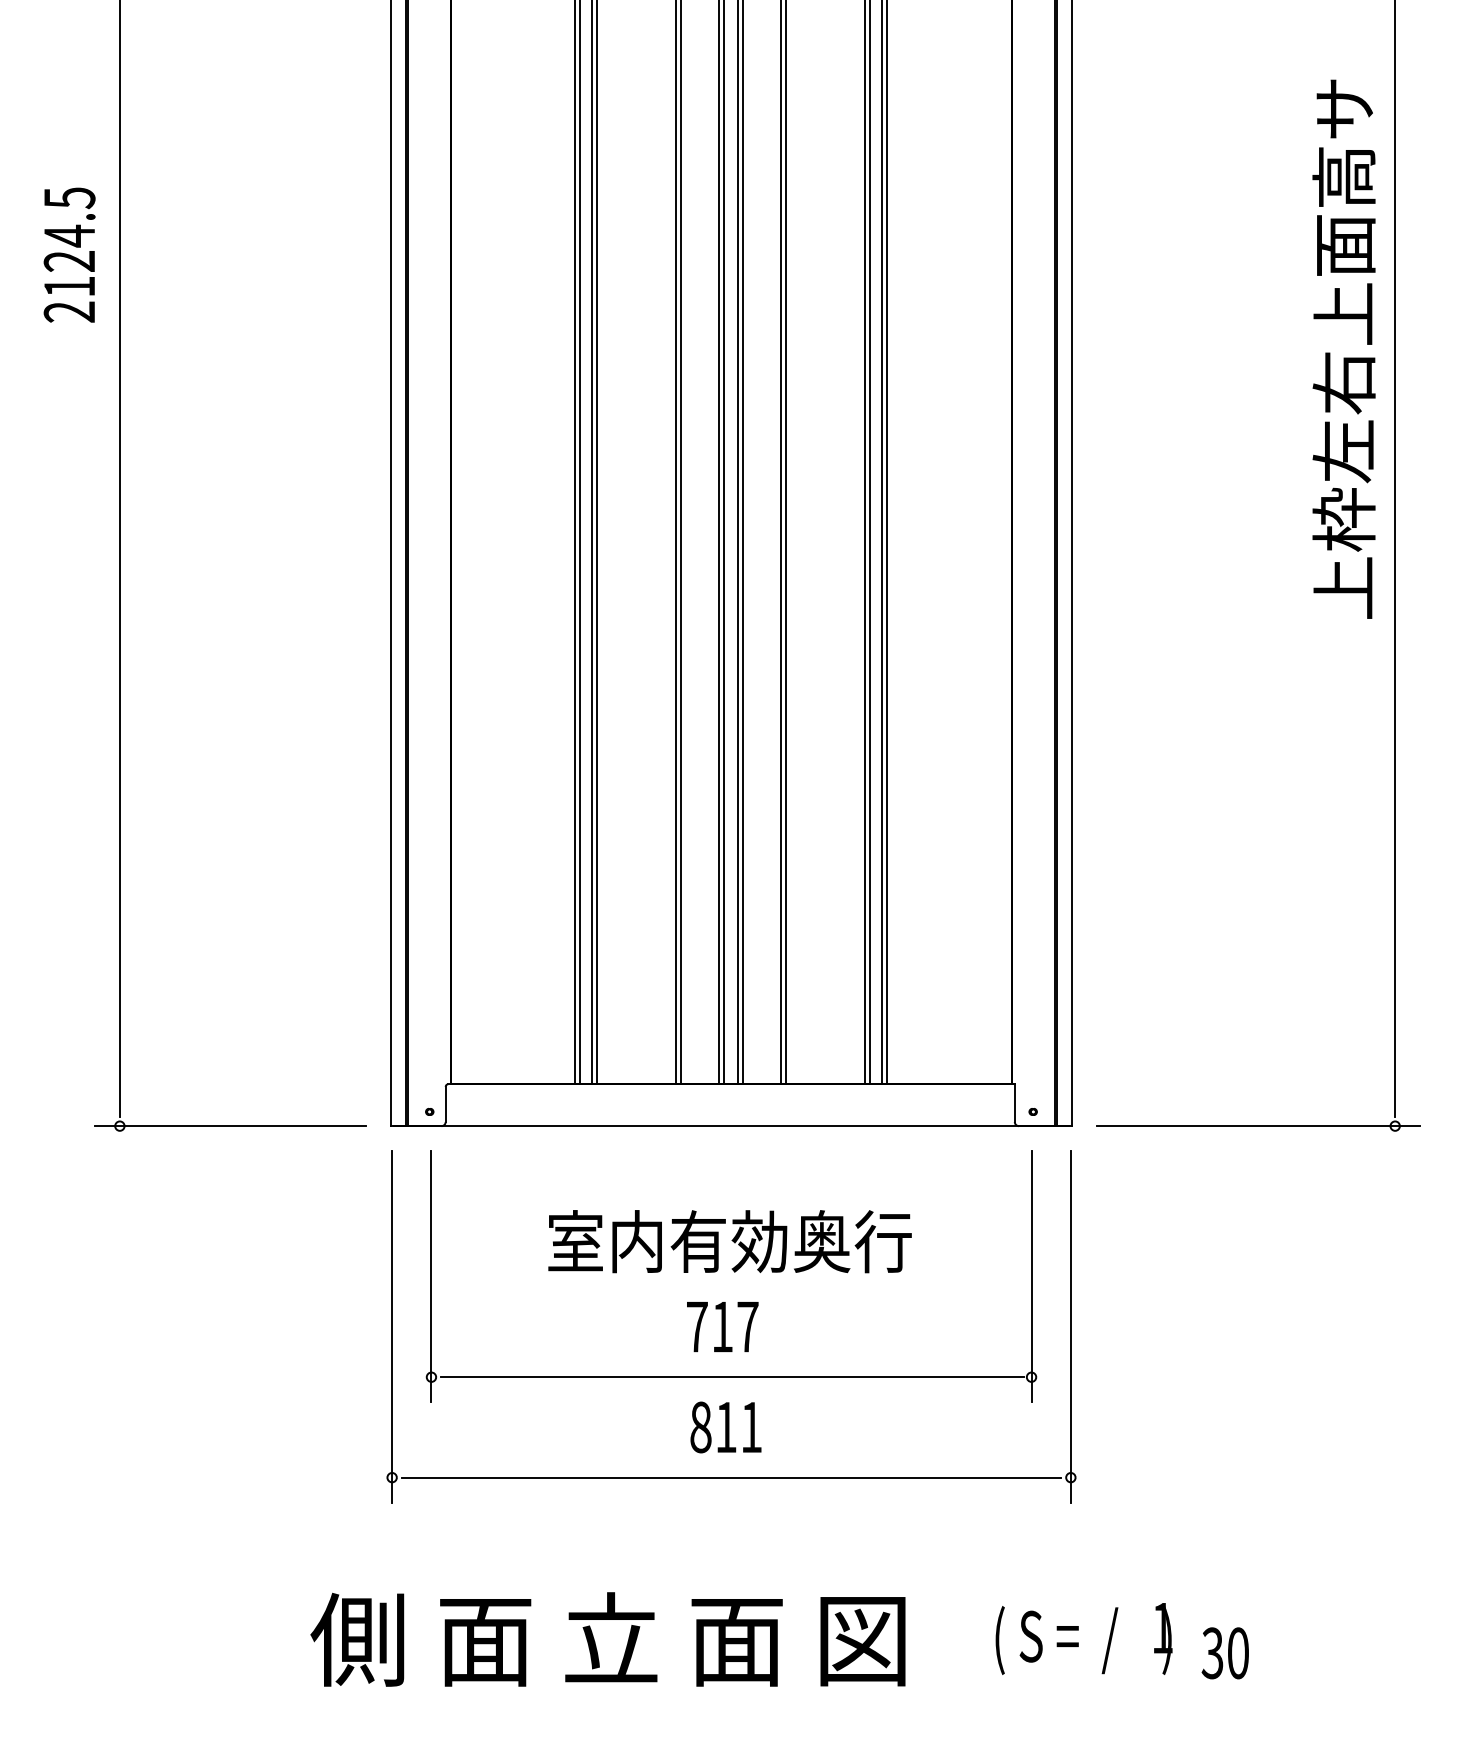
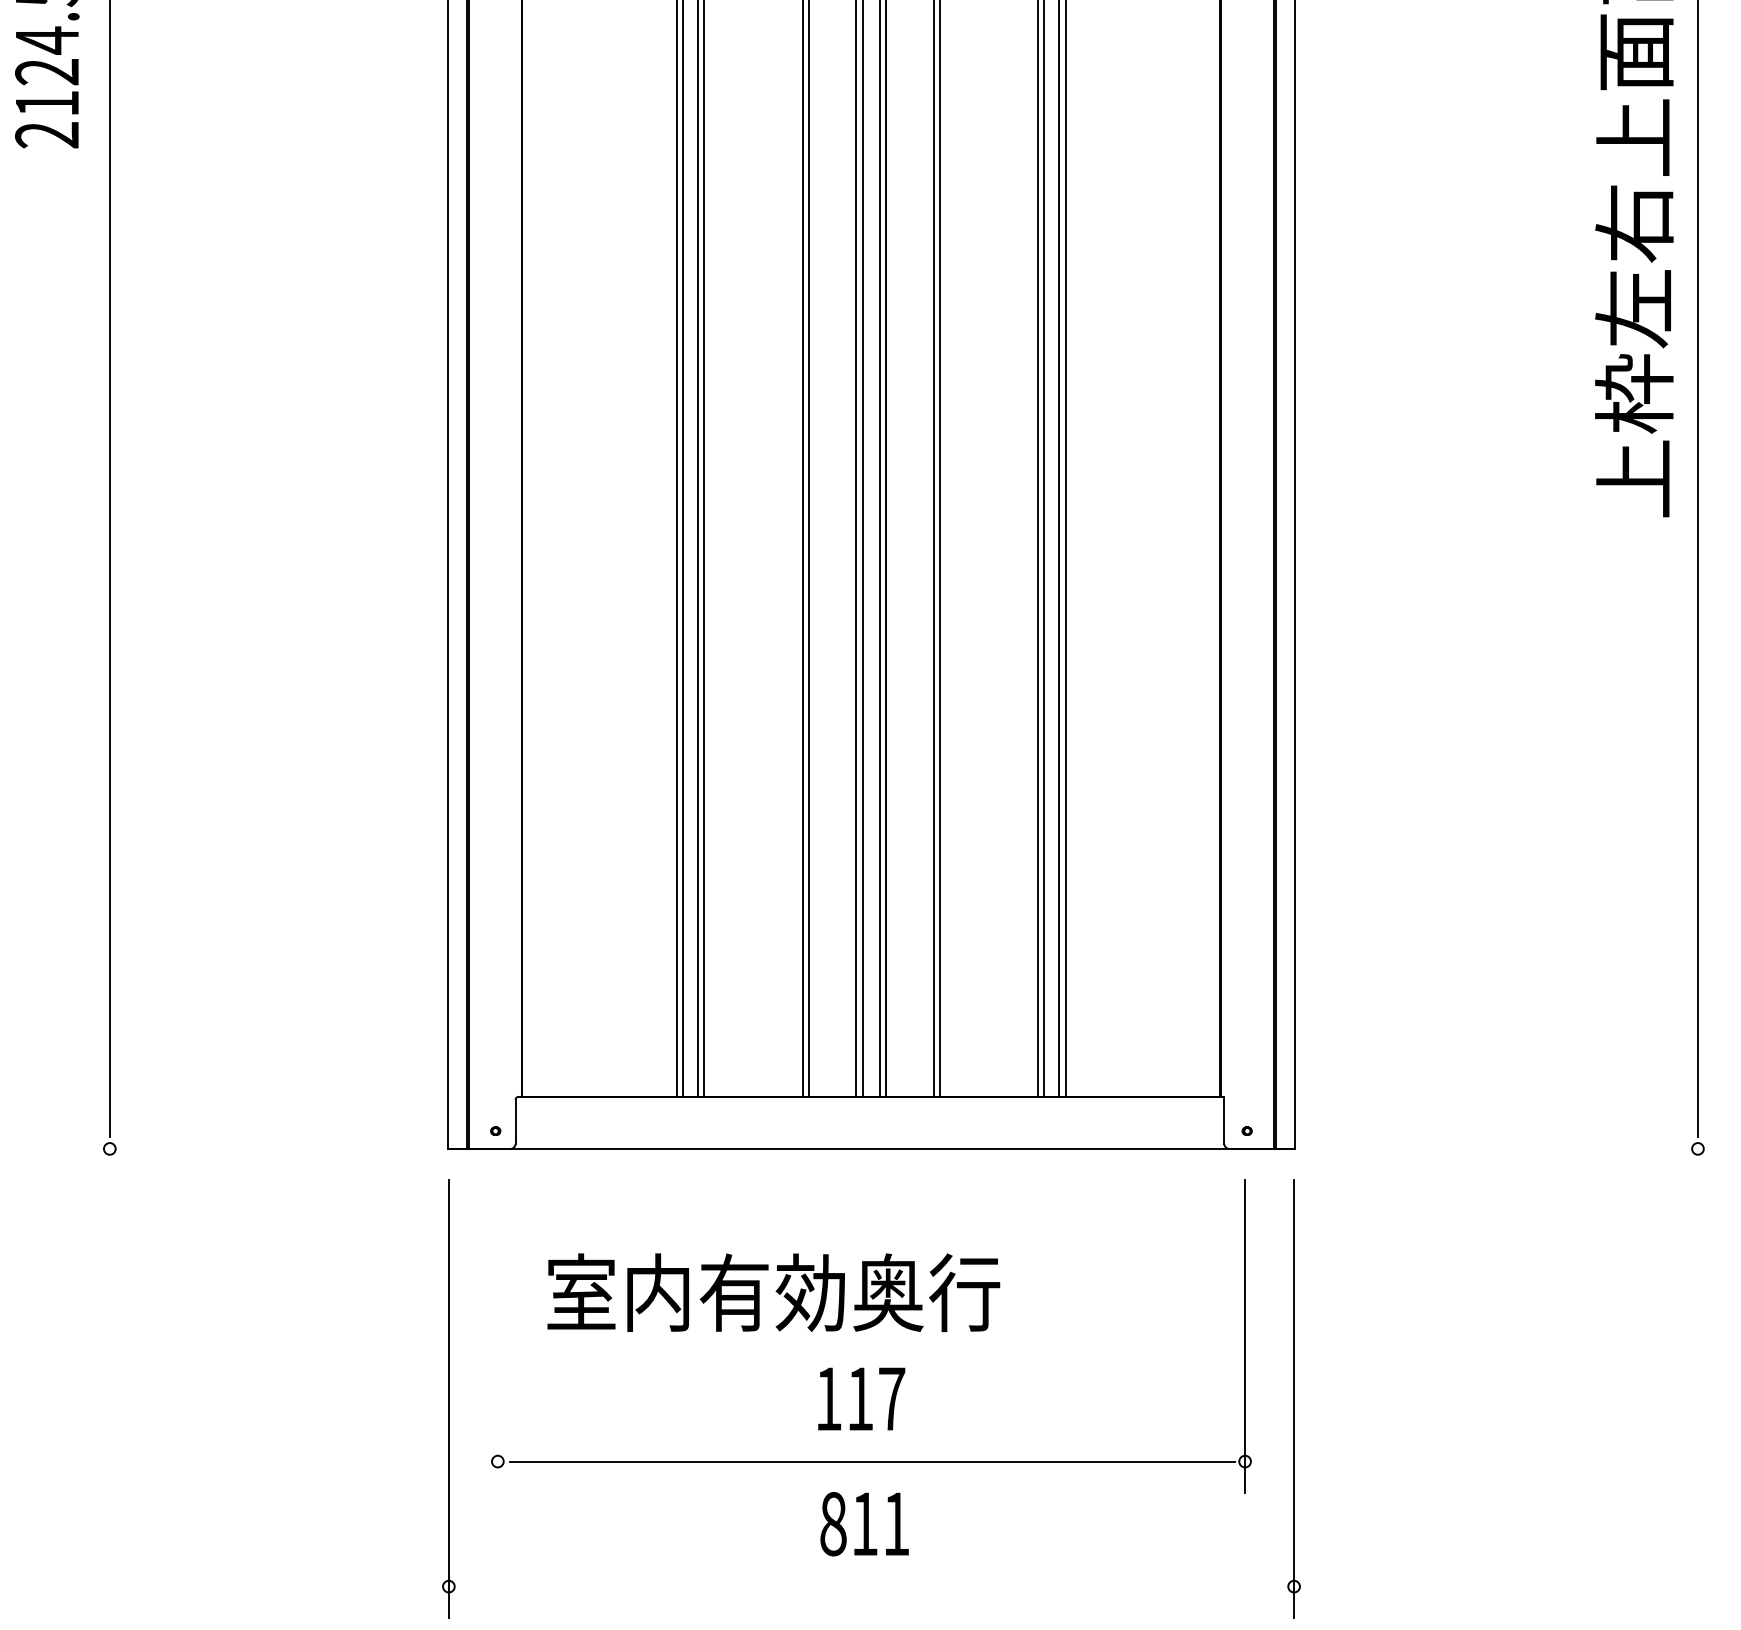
line: (230, 1126) -> (247, 1149), removed
line: (1258, 1126) -> (1527, 1149), removed
text: (729, 1241) -> (773, 1292), moved
line: (431, 1276) -> (497, 1336), removed
text: (697, 1327) -> (829, 1399), 717 -> 117
line: (731, 1477) -> (871, 1586), removed

